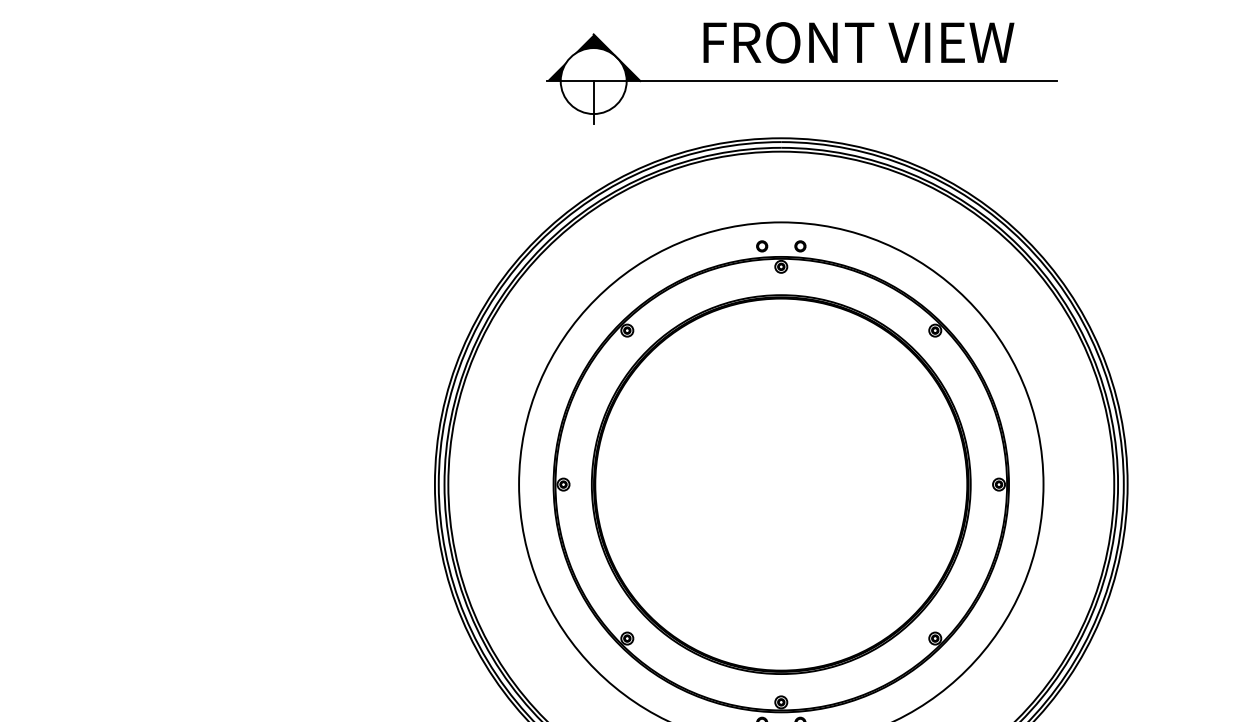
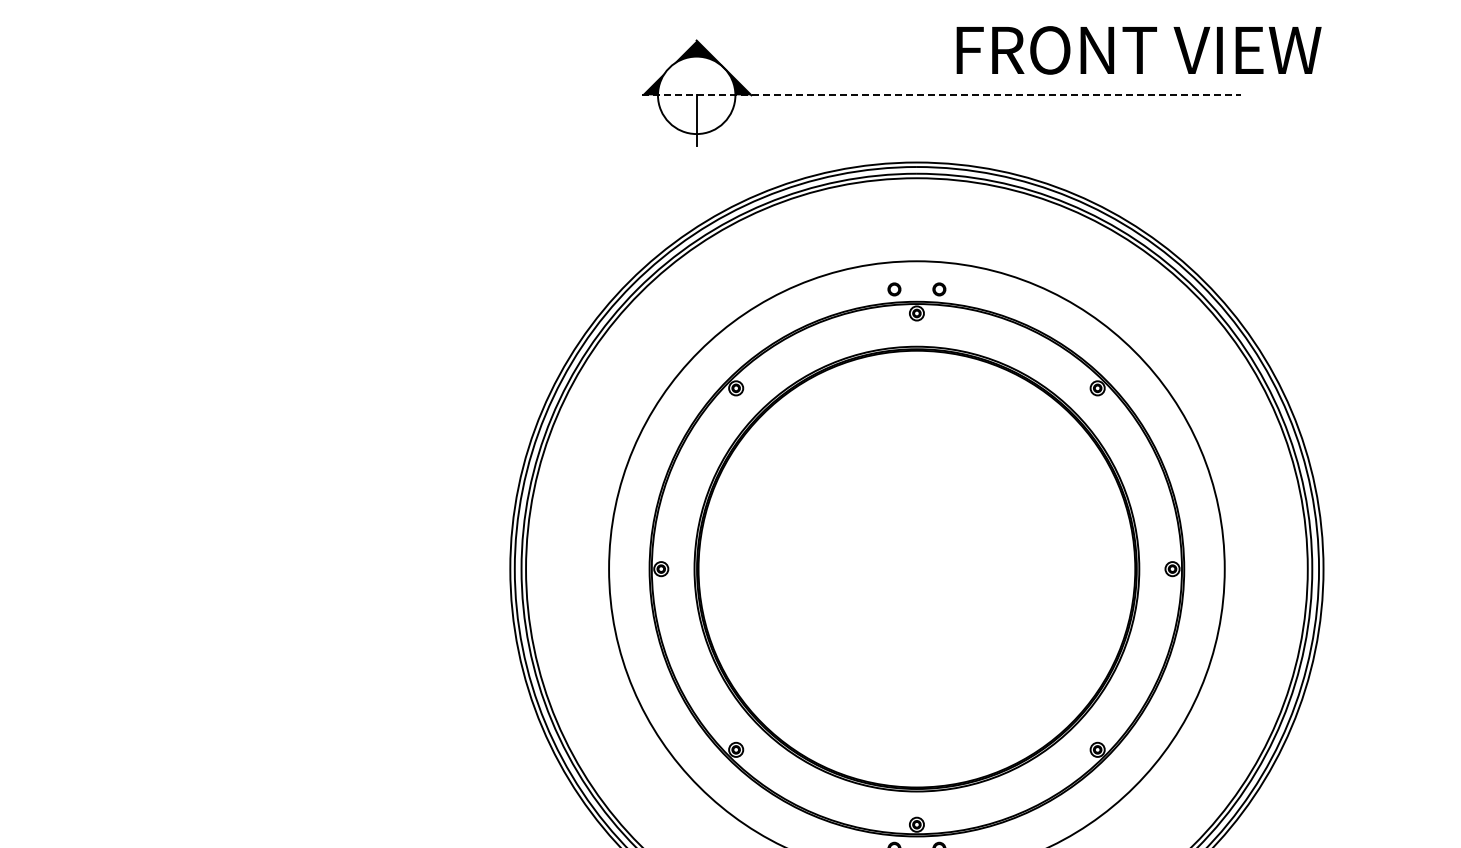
text: (858, 42) -> (1138, 50), moved
line: (802, 81) -> (941, 95), solid -> dashed

